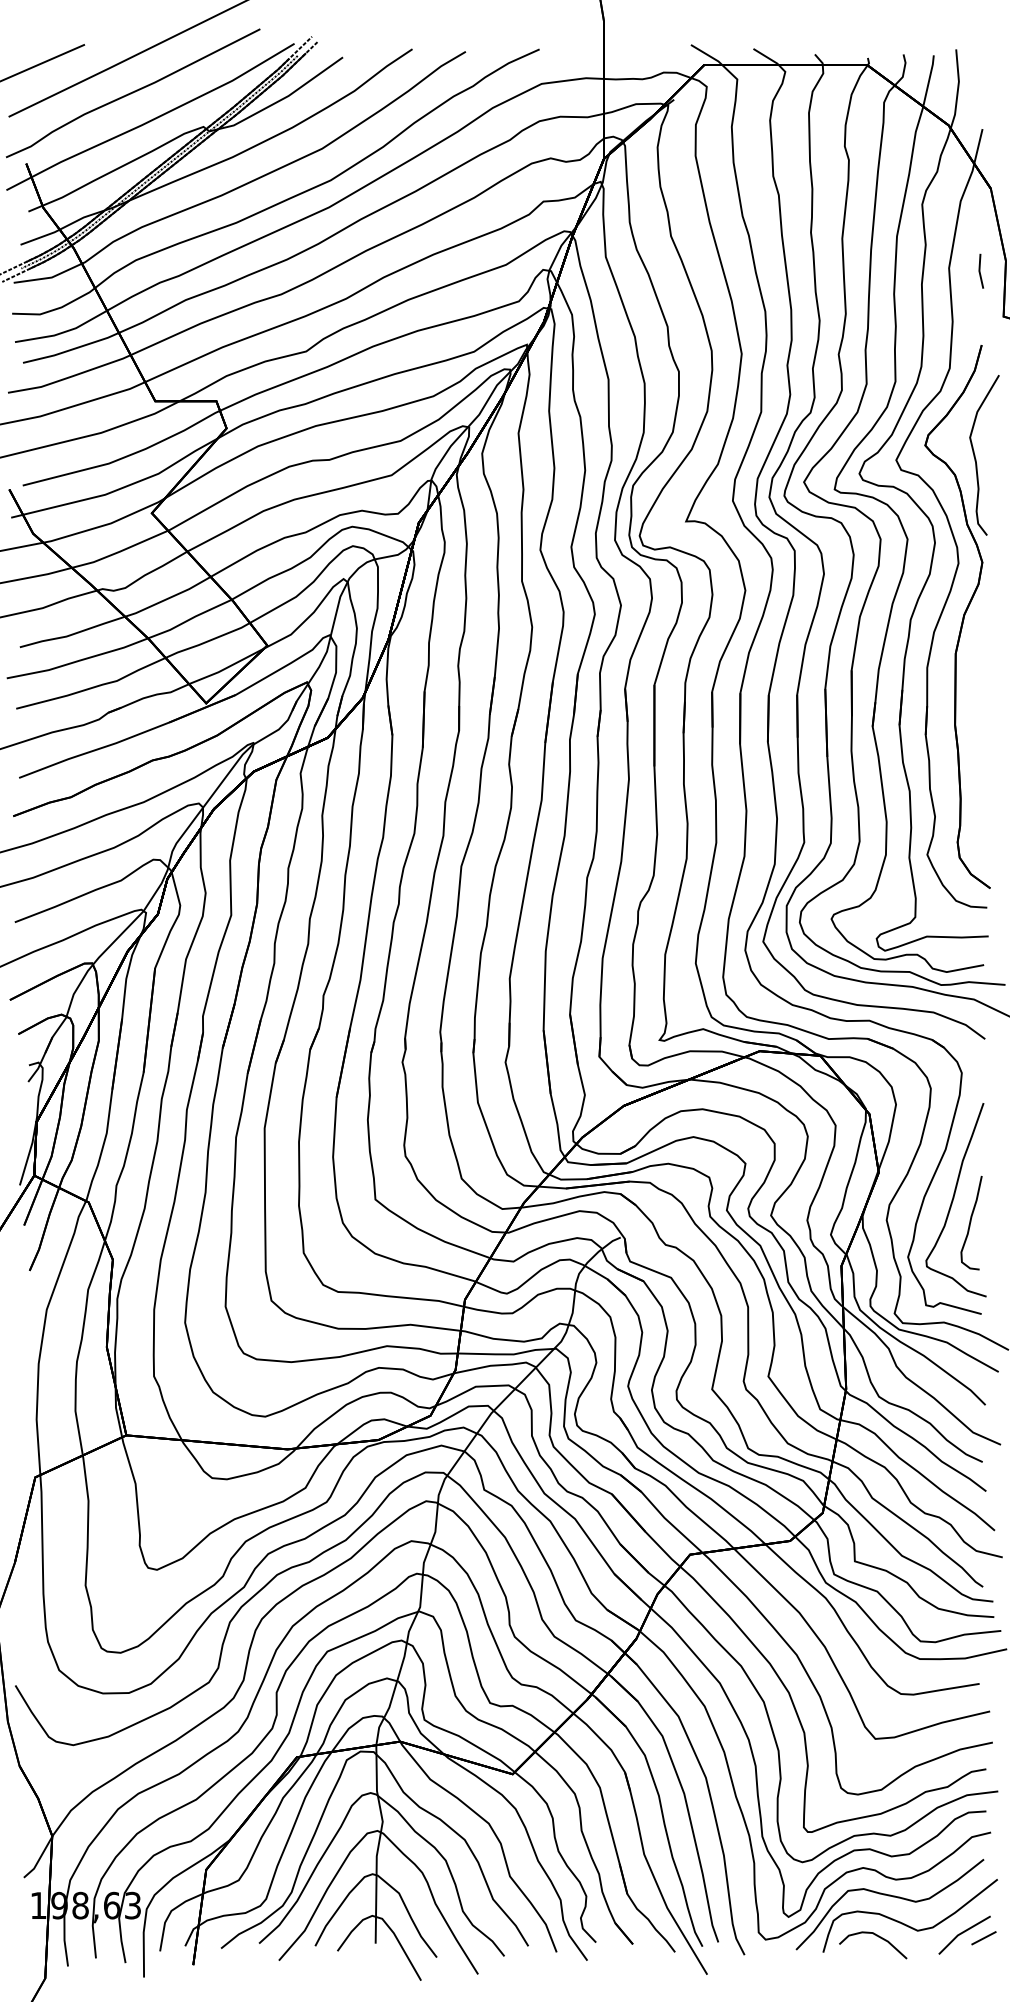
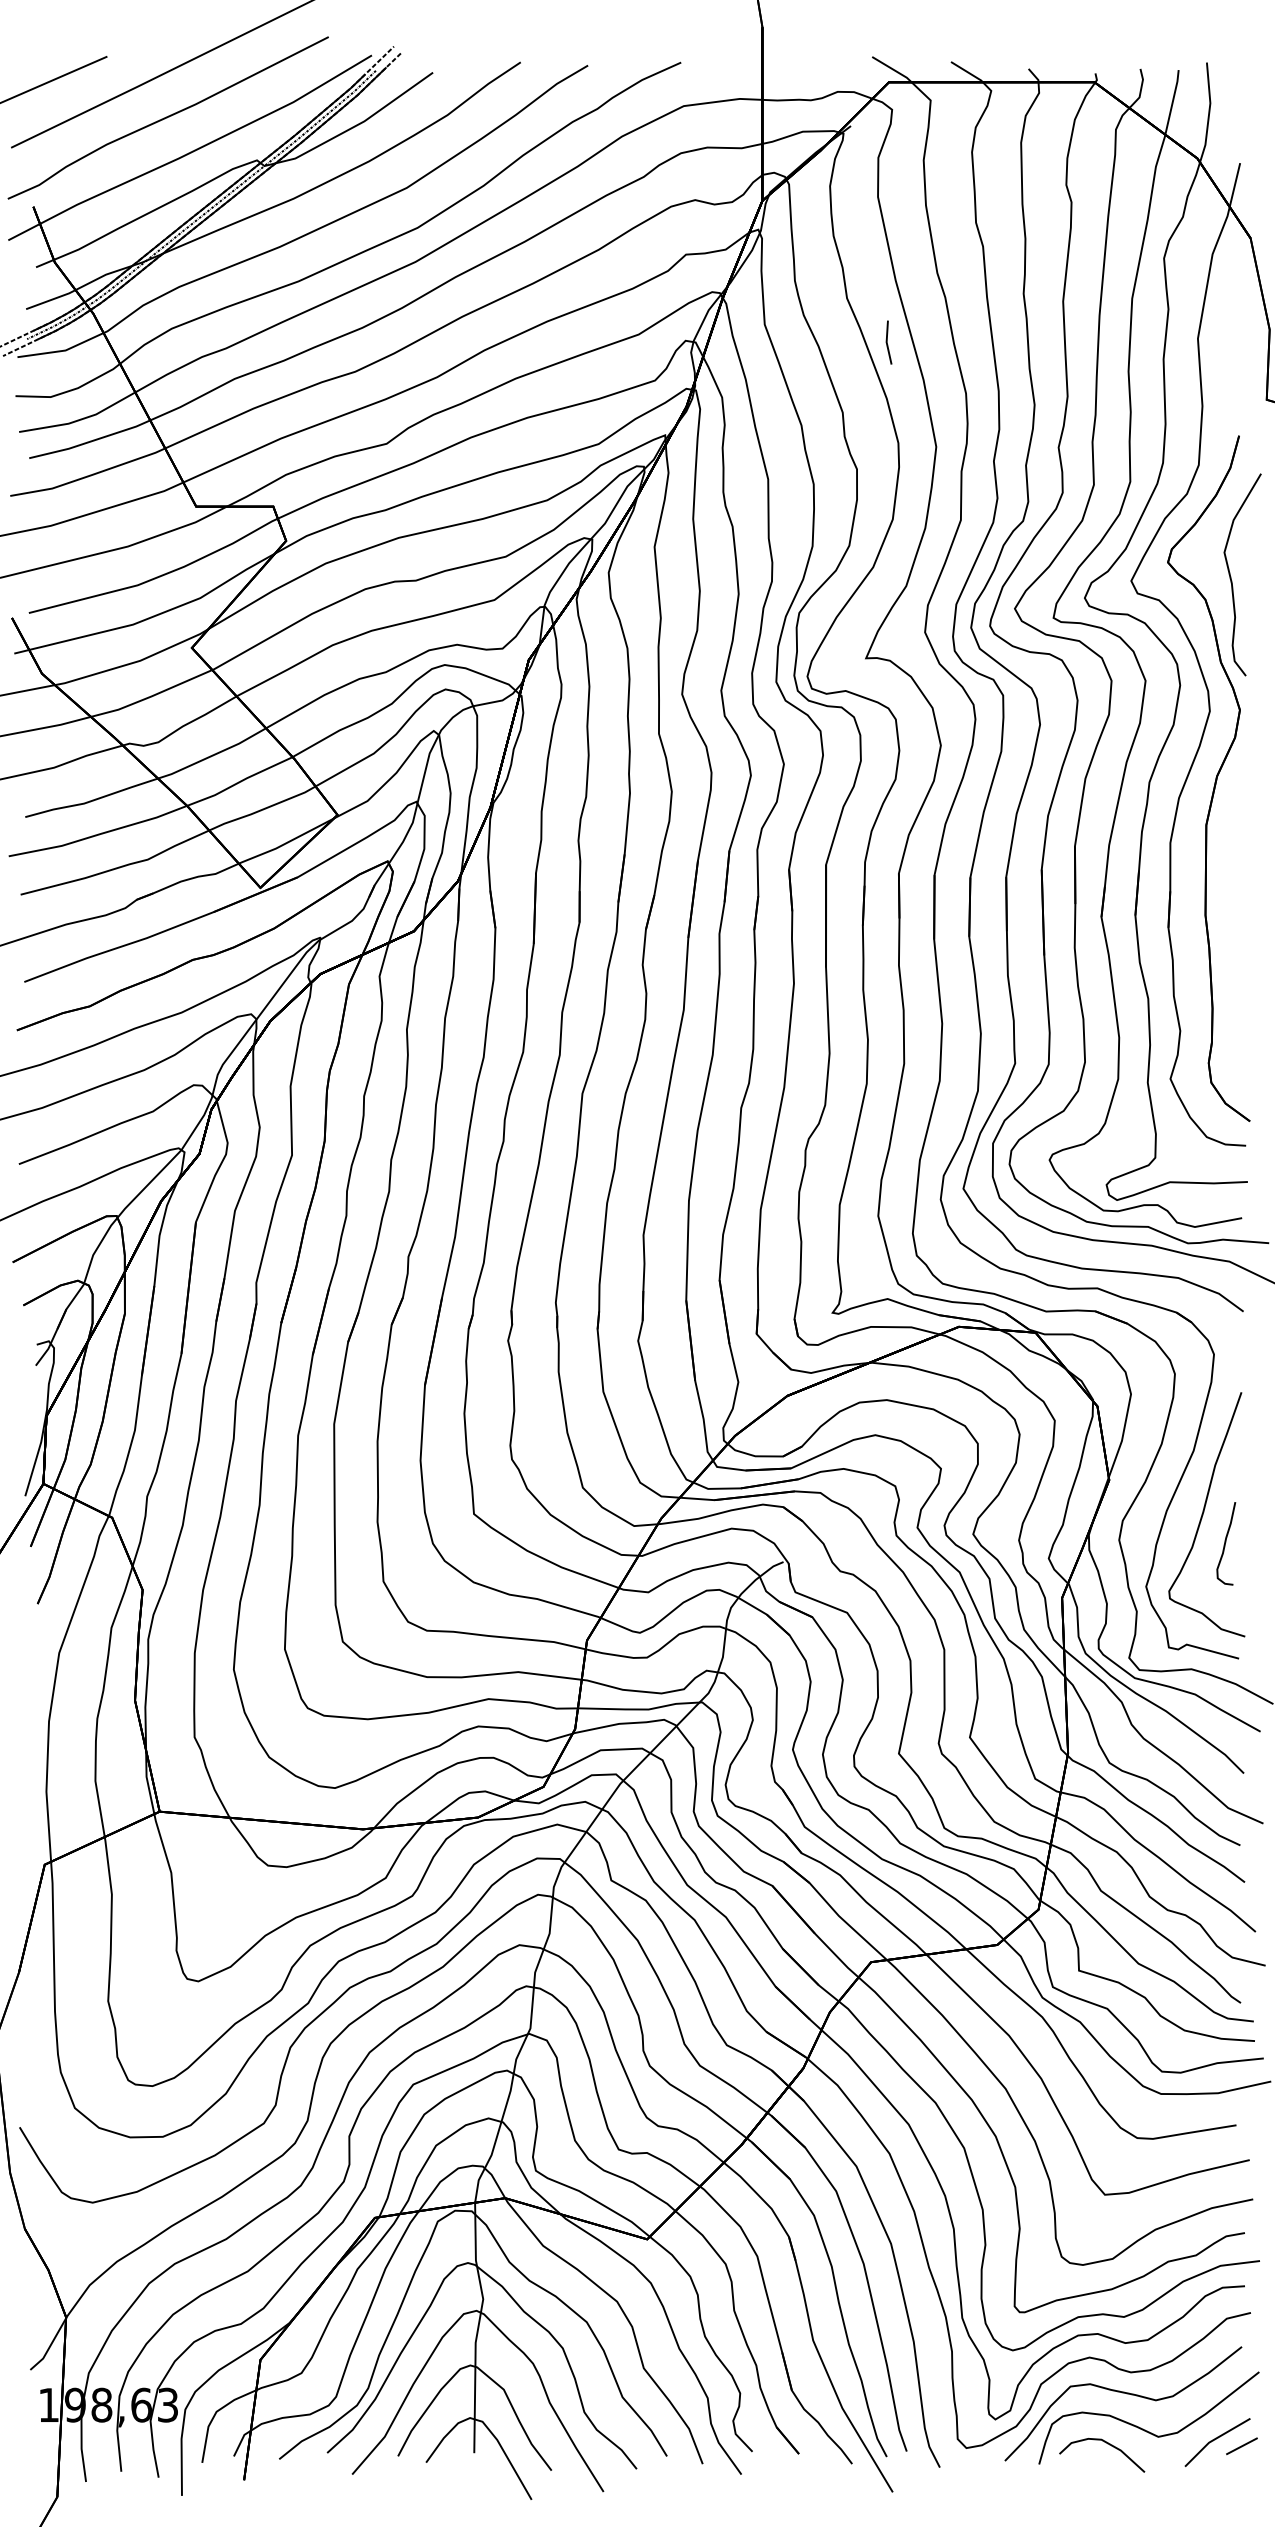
line: (980, 270) -> (888, 341), moved
part: (971, 1222) -> (1226, 1543), size x0.7

